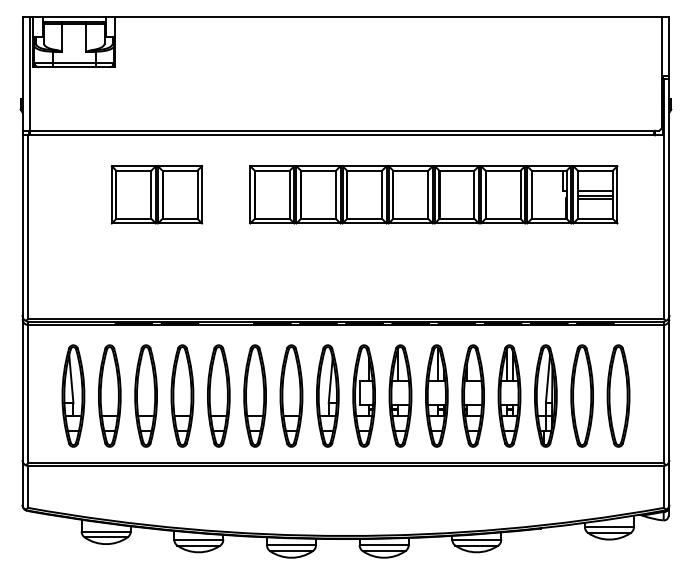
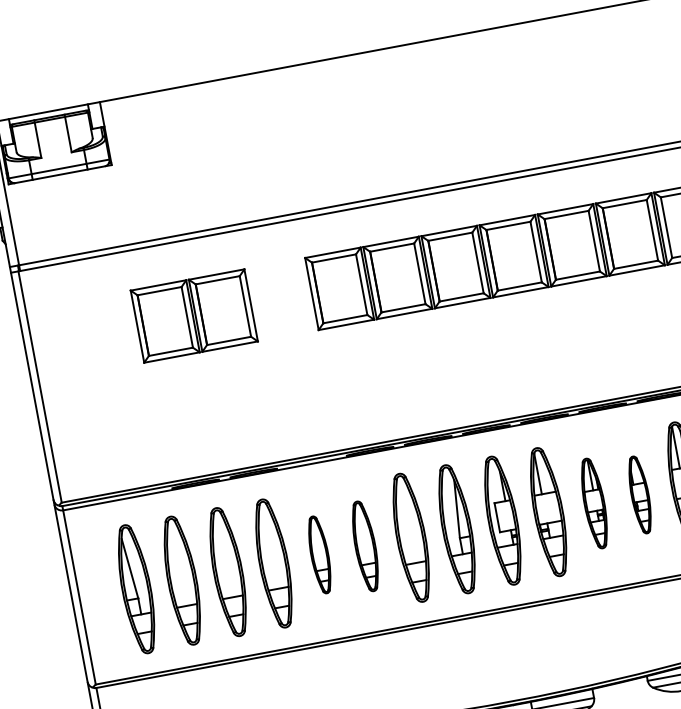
part: (218, 395) -> (319, 554), size x0.6
part: (254, 395) -> (364, 545), size x0.7
part: (436, 395) -> (593, 502), size x0.7
part: (472, 395) -> (639, 494), size x0.6

